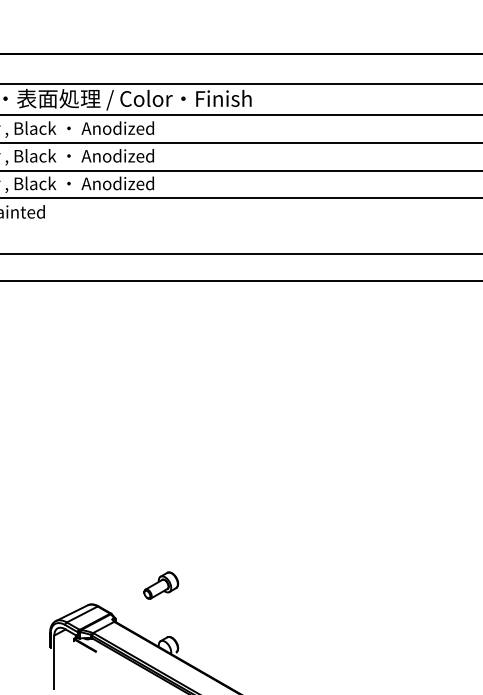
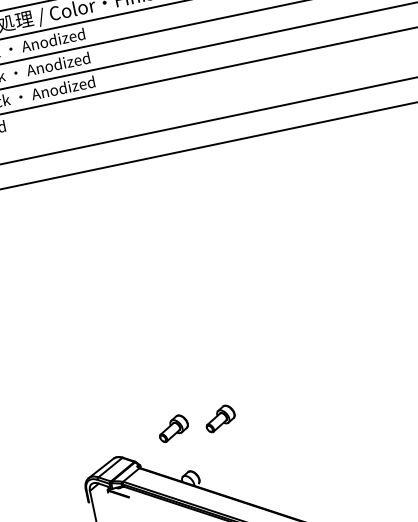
part: (215, 585) -> (220, 418), added

